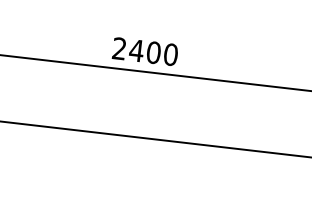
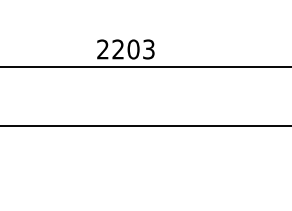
text: (152, 52) -> (132, 49), 2400 -> 2203

